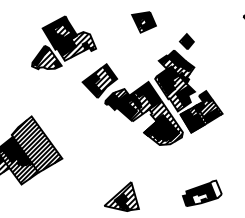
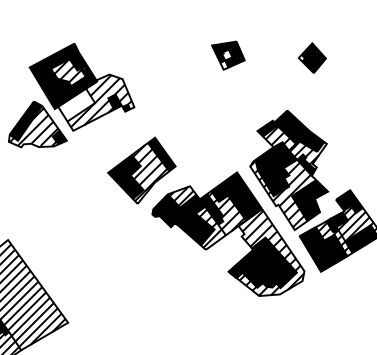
part: (143, 22) -> (227, 55), size x0.7
part: (186, 41) -> (311, 57), moved
fill: (66, 47) -> (76, 104), removed

